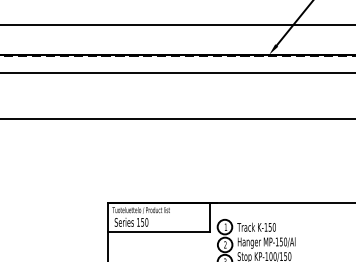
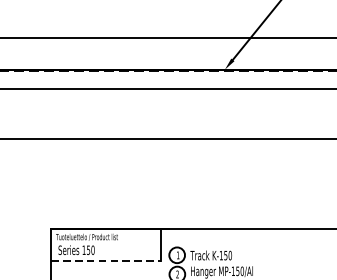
line: (159, 232) -> (106, 261), solid -> dashed

